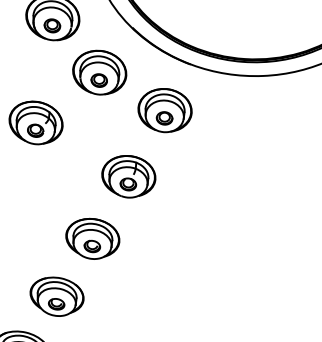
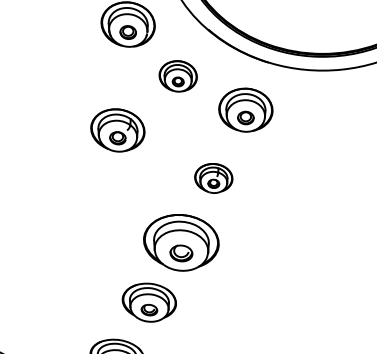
part: (98, 72) -> (177, 76), size x0.7
part: (128, 176) -> (213, 178), size x0.7
part: (92, 238) -> (181, 242), size x1.4

